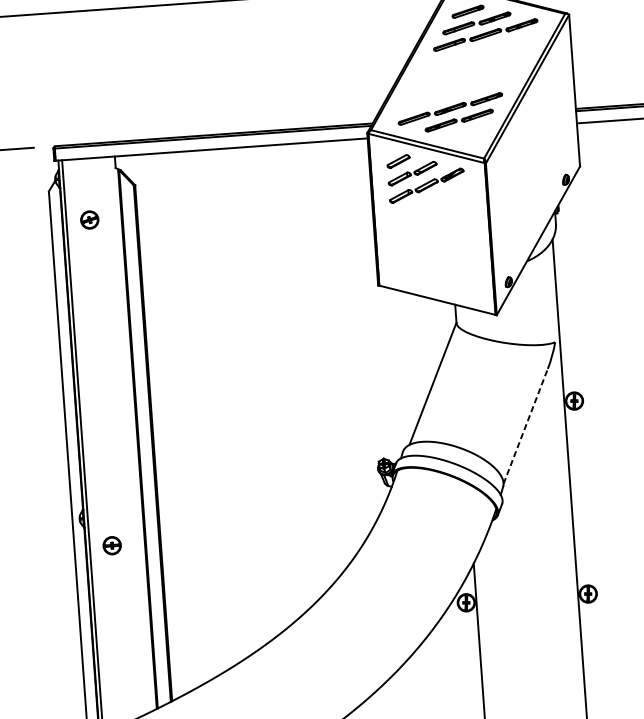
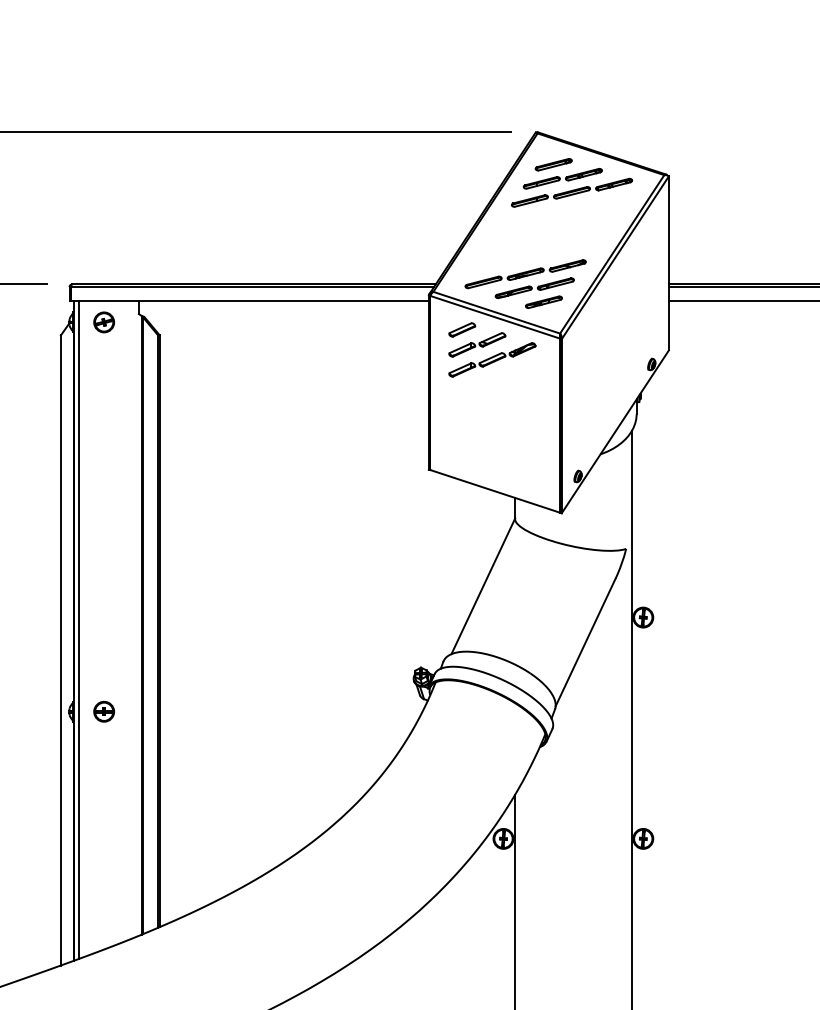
part: (467, 131) -> (543, 301), added
part: (89, 220) -> (103, 322), moved
line: (525, 426) -> (585, 642), dashed -> solid
part: (111, 545) -> (103, 711), moved

